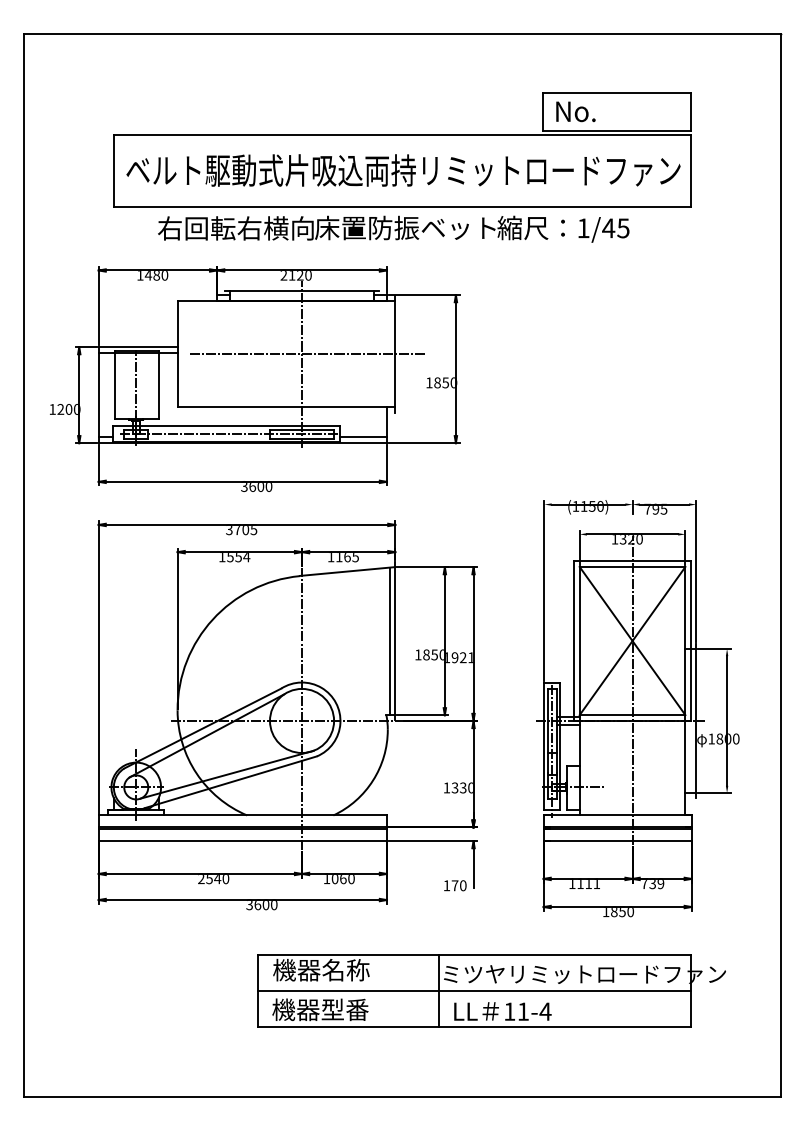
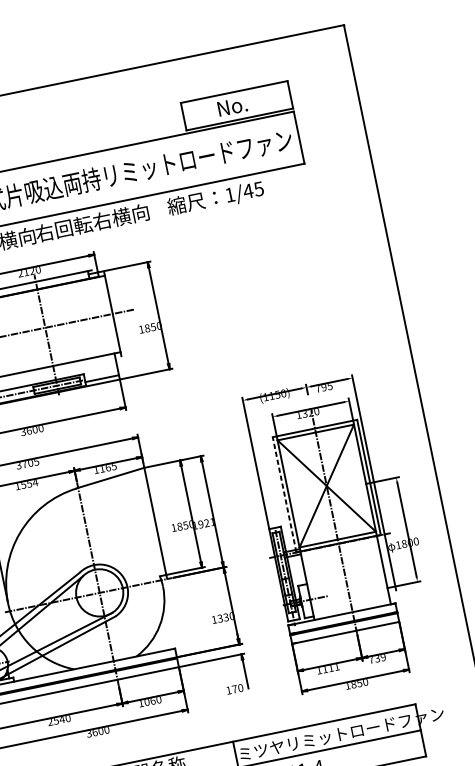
text: (575, 111) -> (232, 106), moved
text: (405, 227) -> (101, 220), 床置防振ベット -> 右回転右横向
line: (390, 641) -> (151, 522), removed
line: (574, 641) -> (284, 495), solid -> dashed

